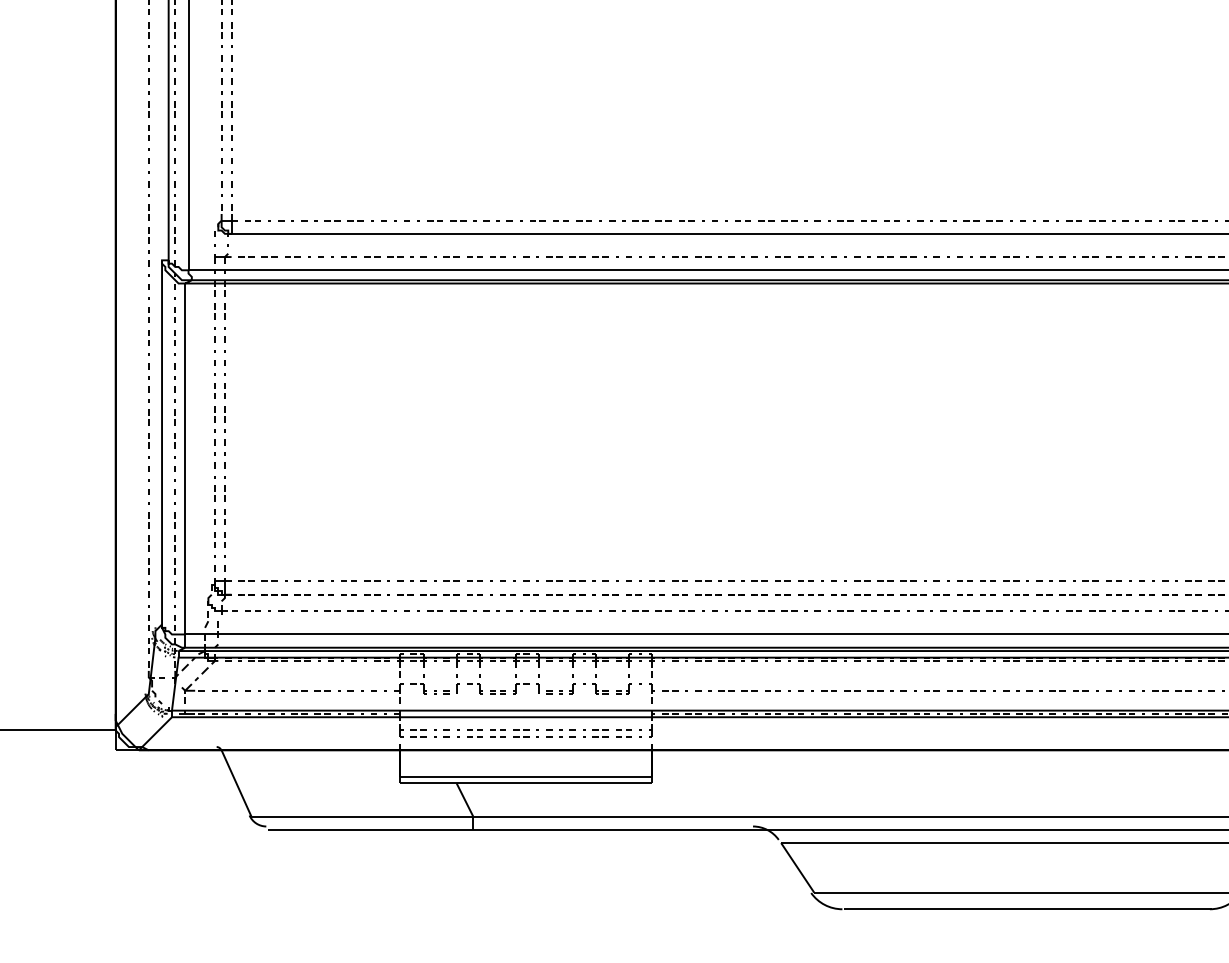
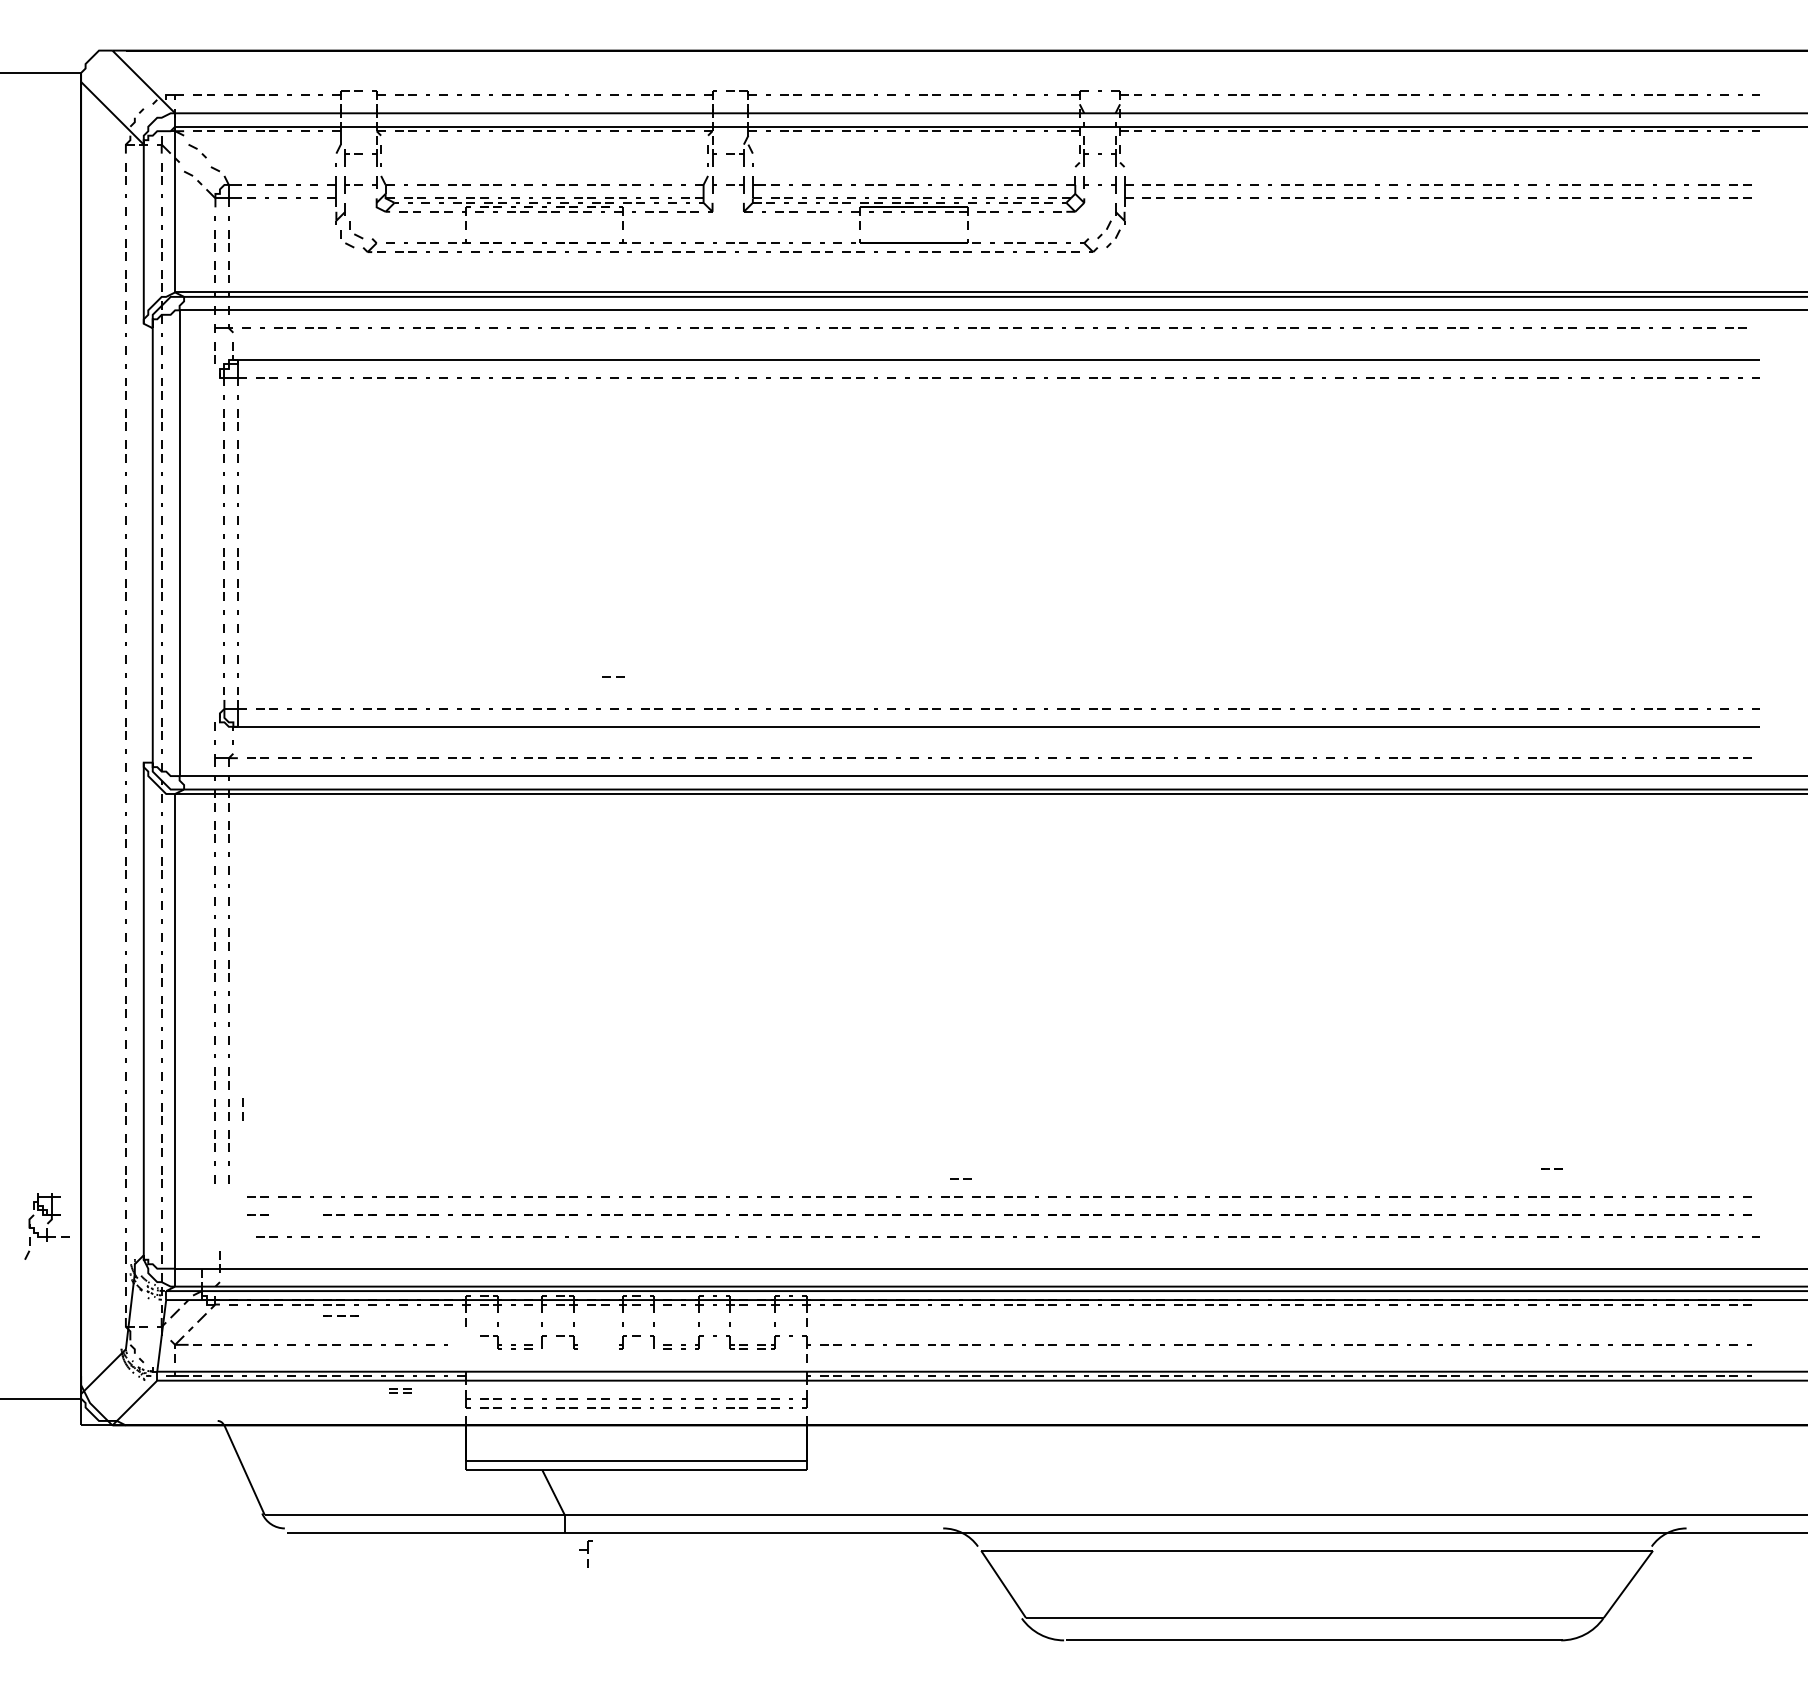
line: (507, 196) -> (610, 676), added
line: (235, 514) -> (242, 1106), added
line: (1201, 560) -> (1549, 1168), added
line: (764, 567) -> (958, 1178), added
line: (274, 594) -> (340, 1315), moved
part: (220, 603) -> (46, 1226), moved
part: (498, 691) -> (400, 1390), moved
part: (398, 693) -> (585, 1553), moved

